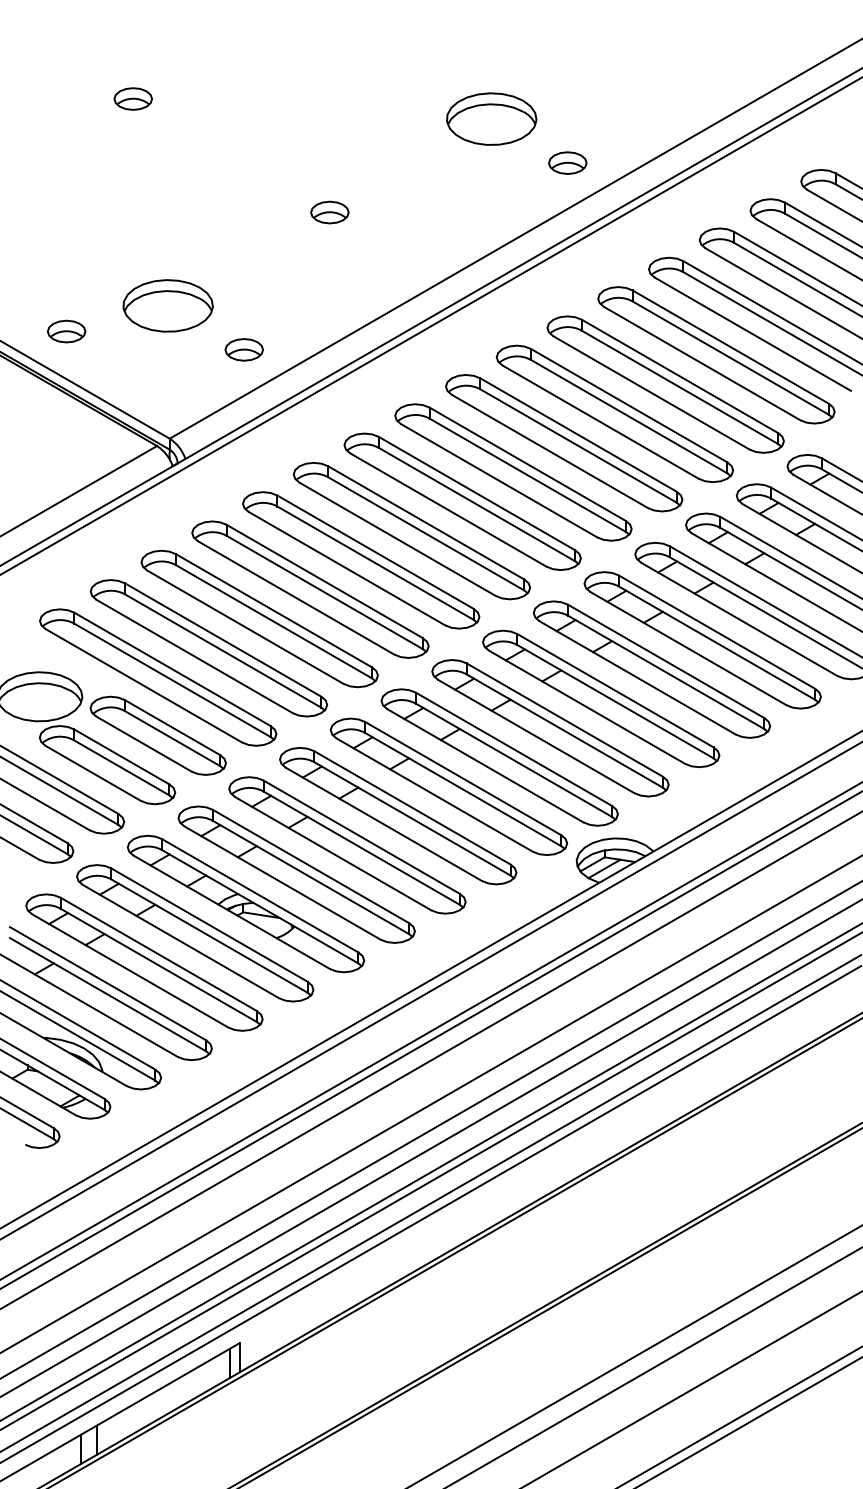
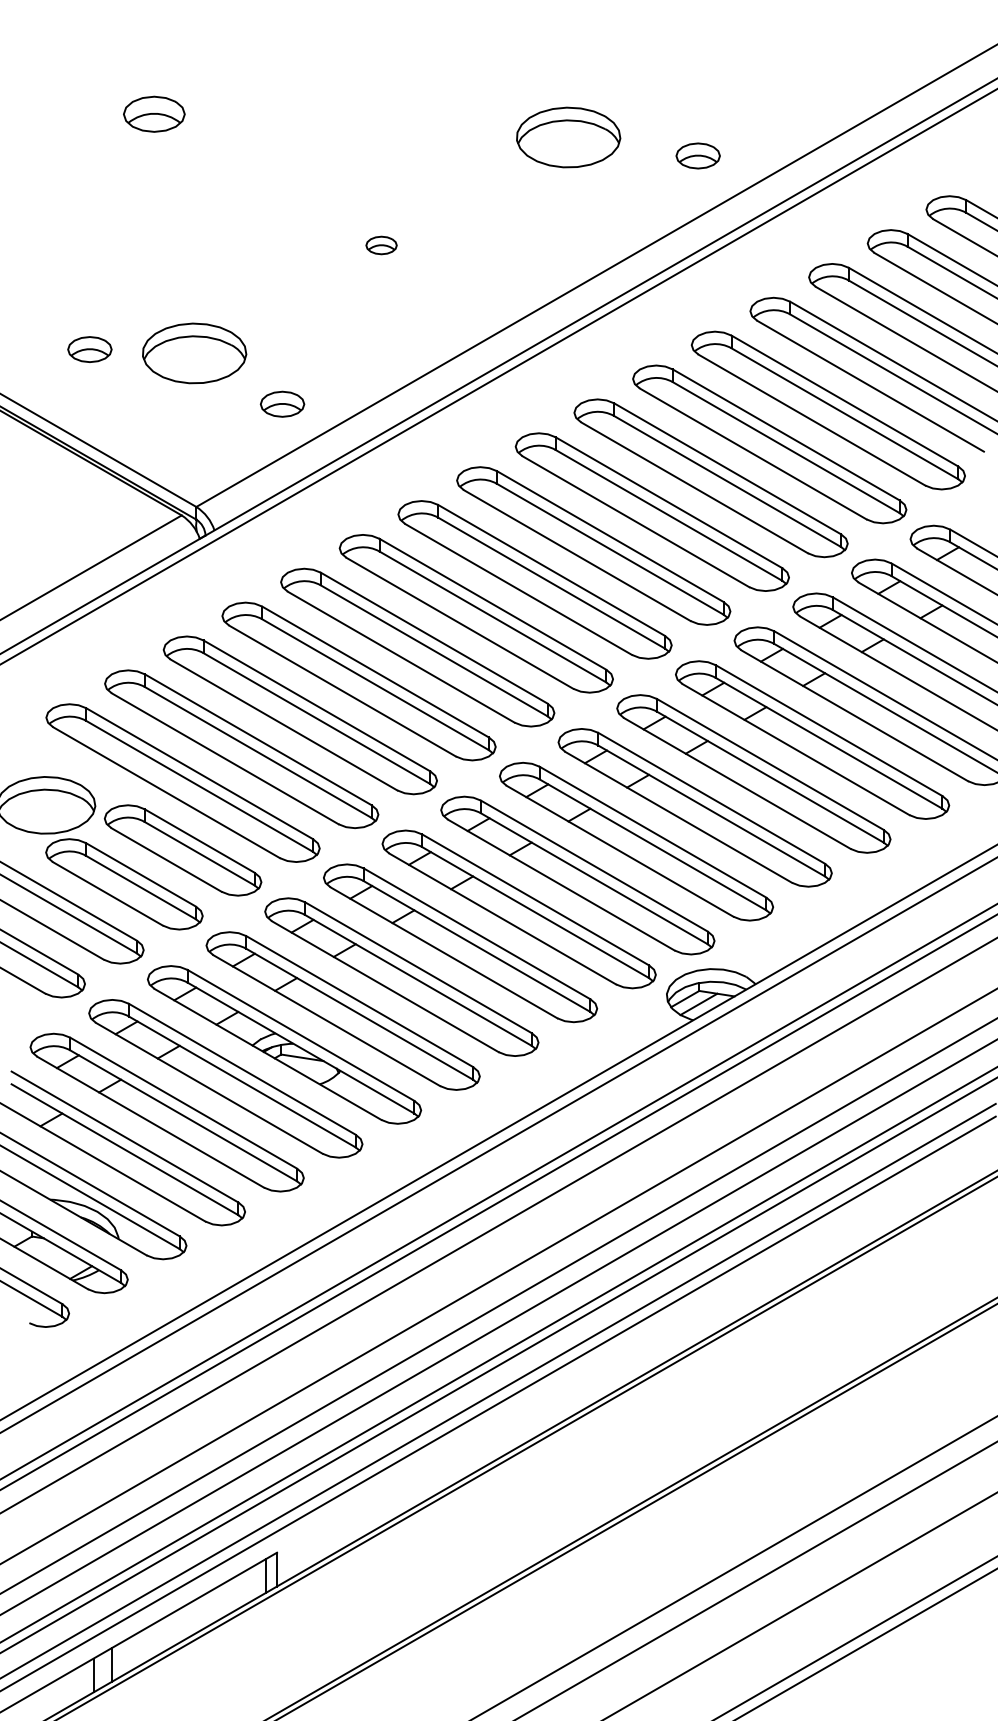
part: (132, 98) -> (153, 113), size x1.4
part: (567, 162) -> (697, 155), moved
part: (329, 212) -> (381, 245), size x0.7
part: (66, 331) -> (89, 349), moved

